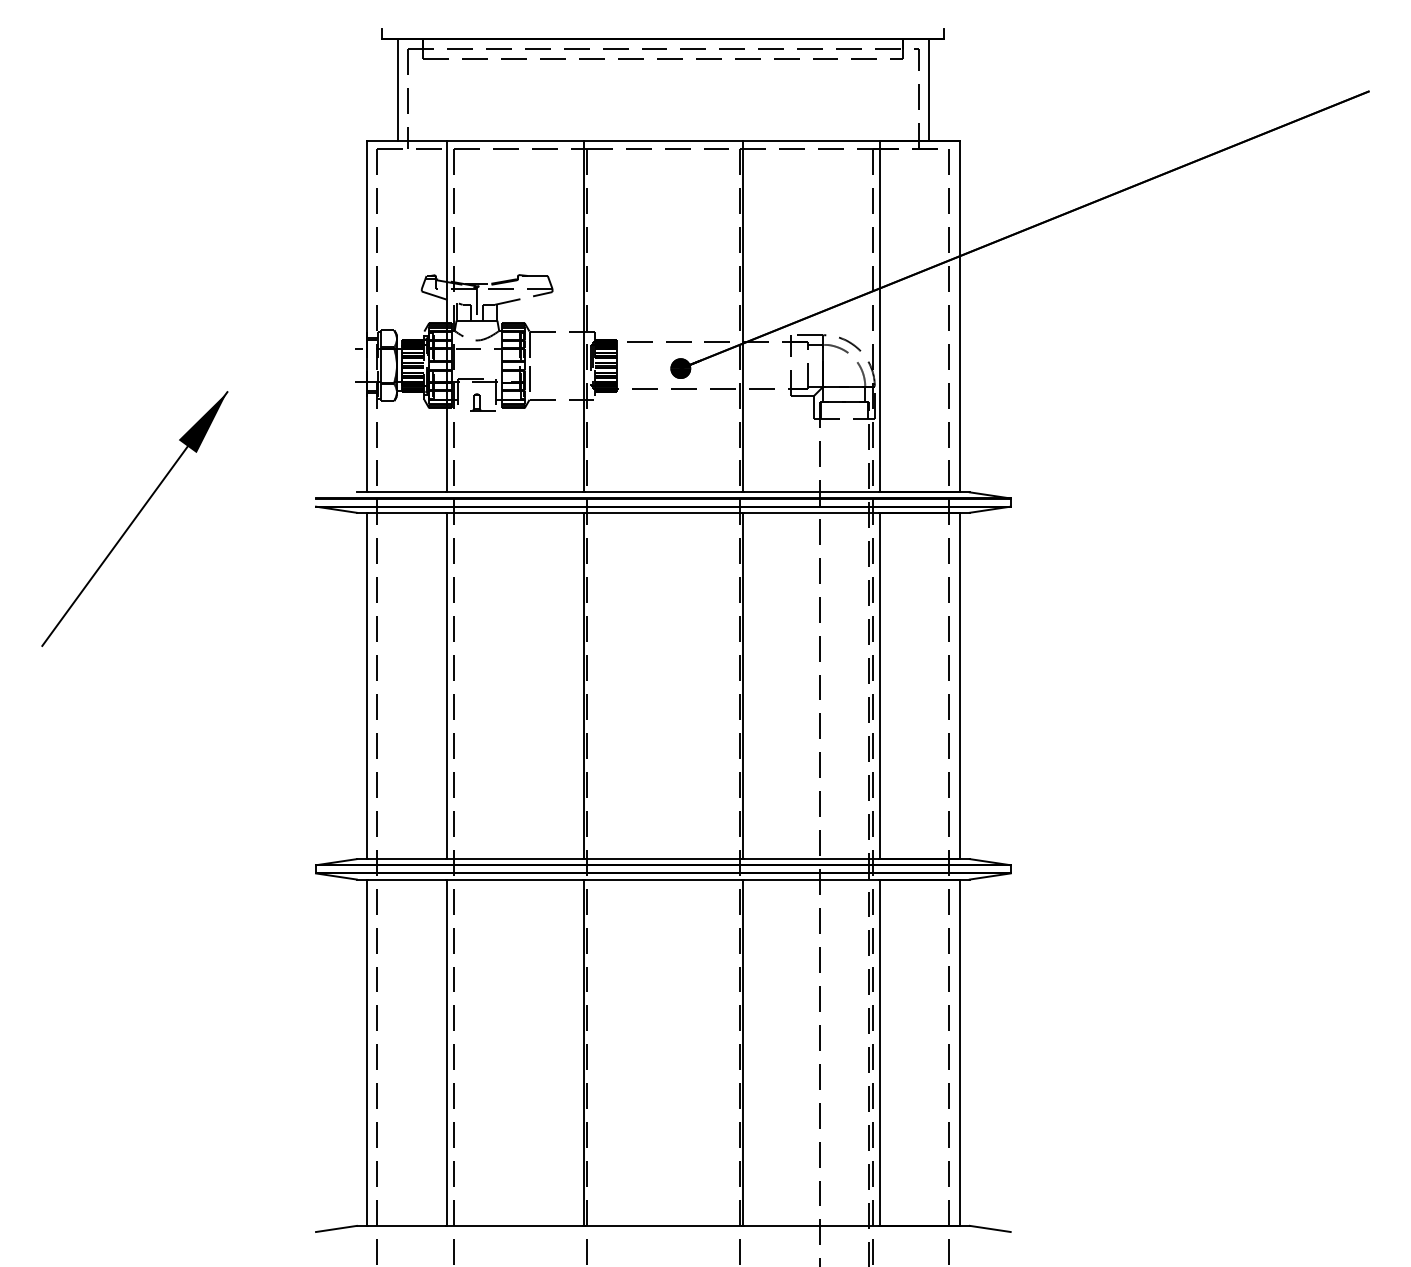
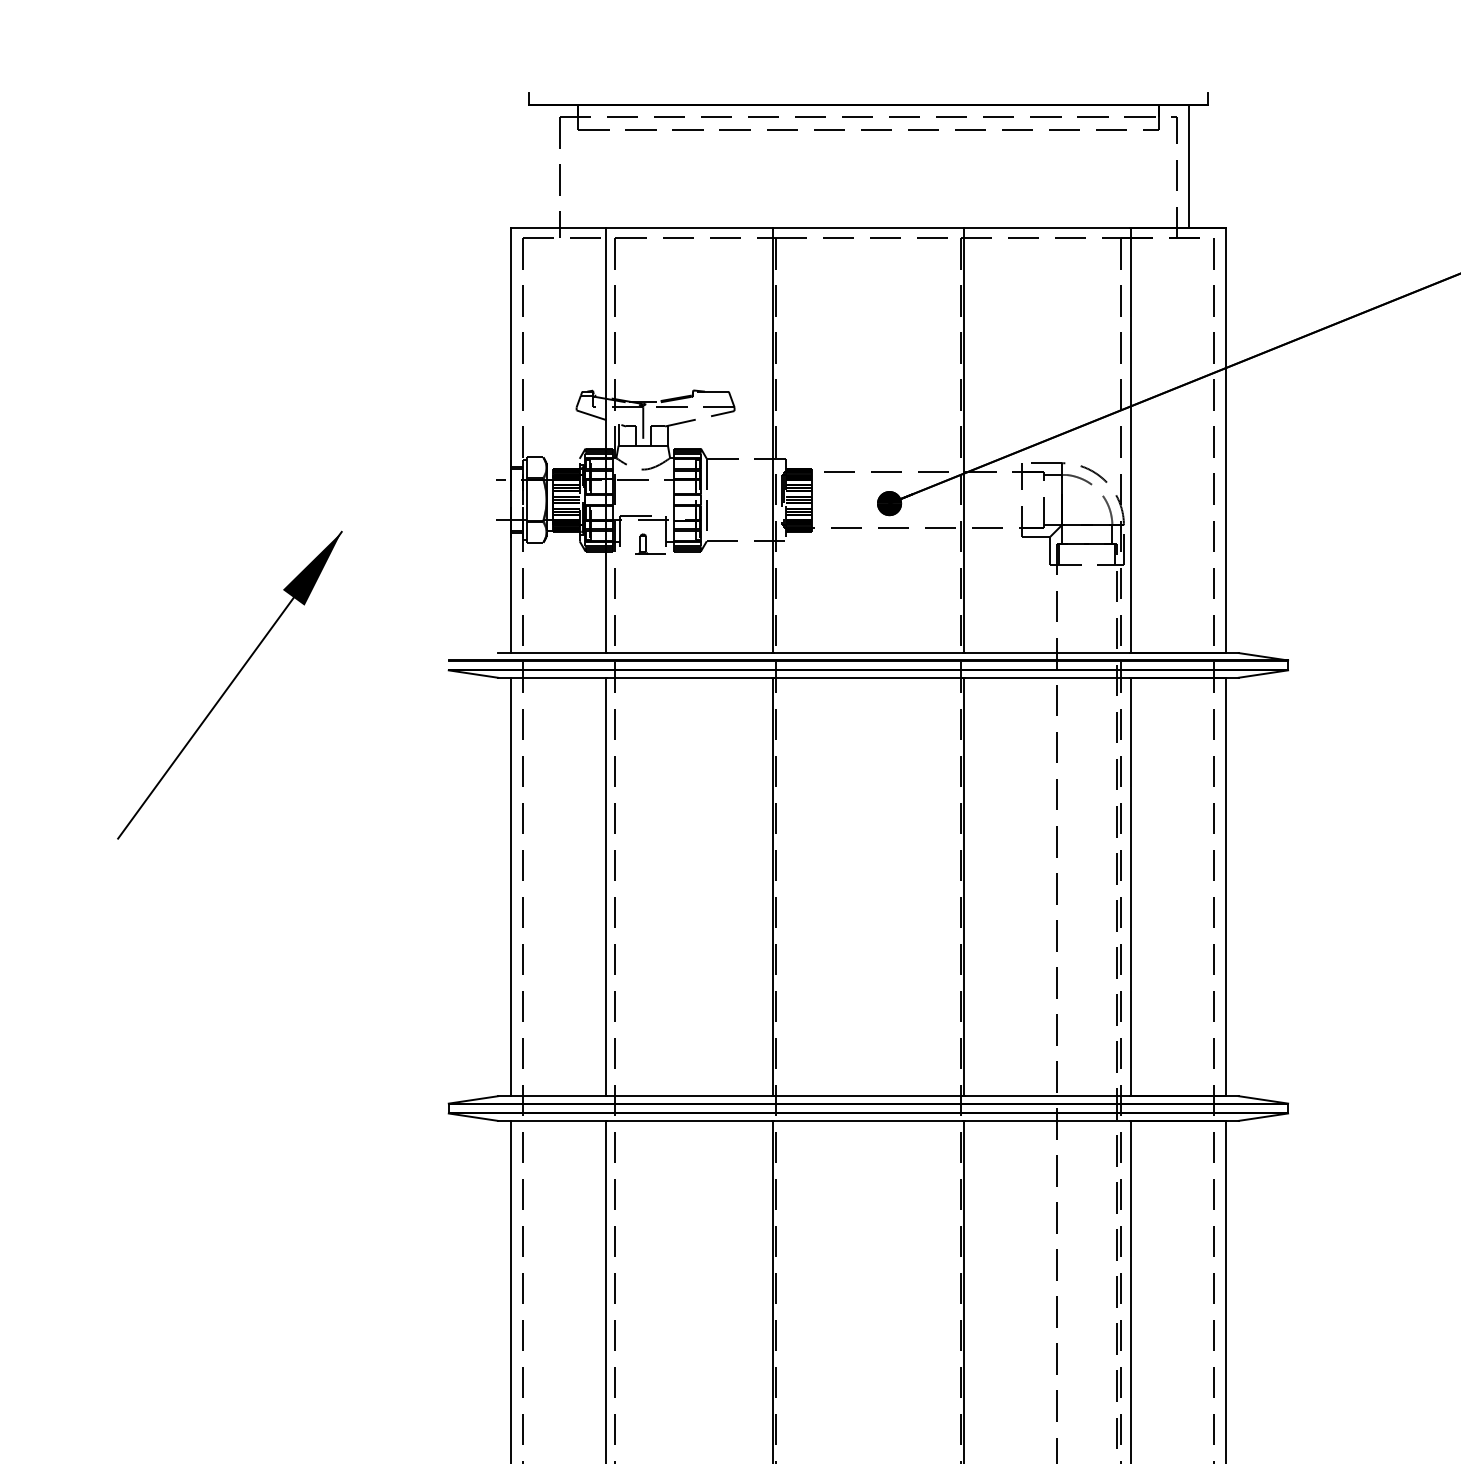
line: (397, 89) -> (547, 166), removed

